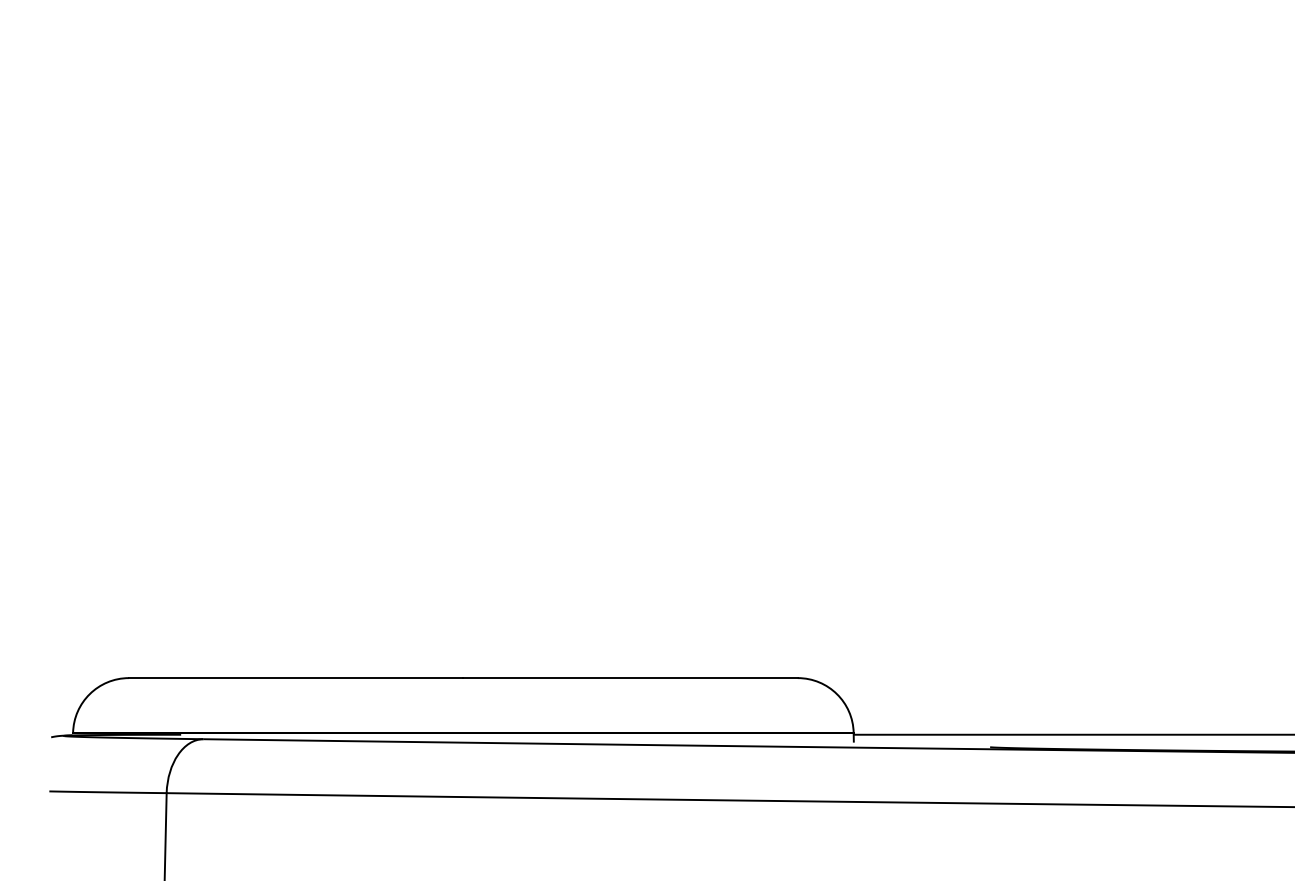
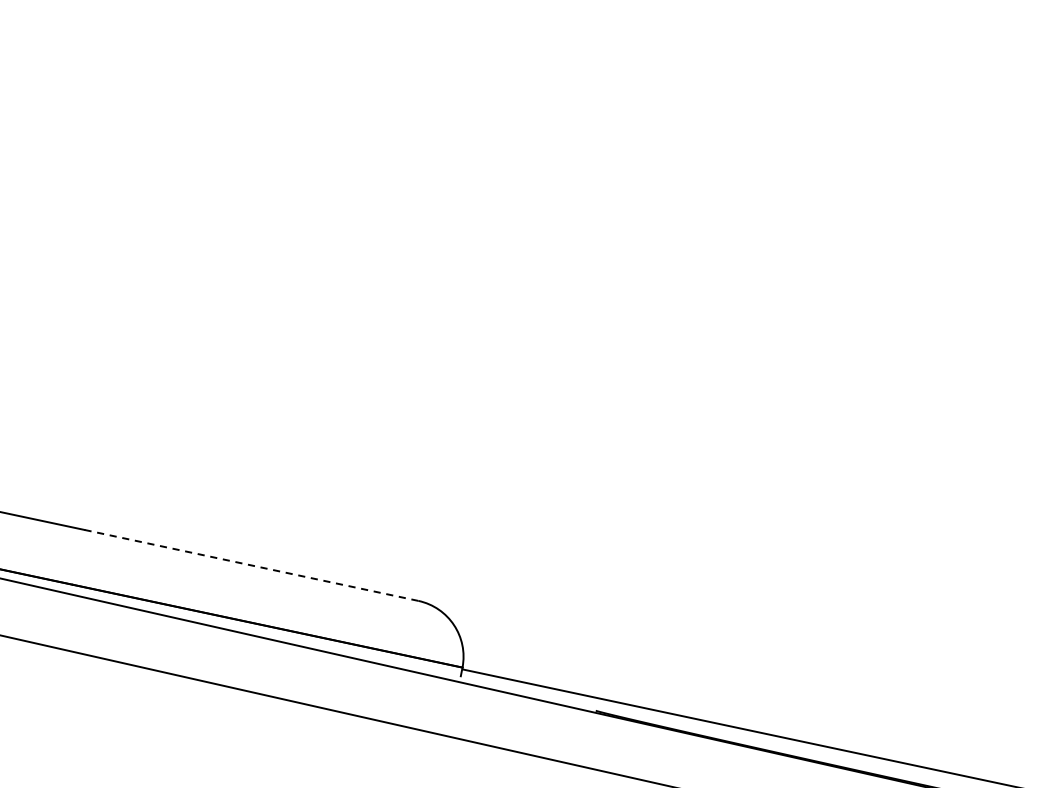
line: (630, 678) -> (251, 565), solid -> dashed

